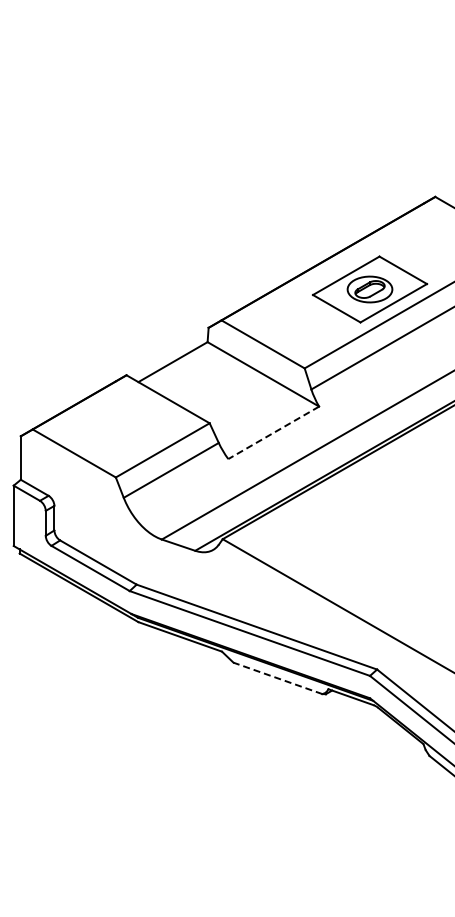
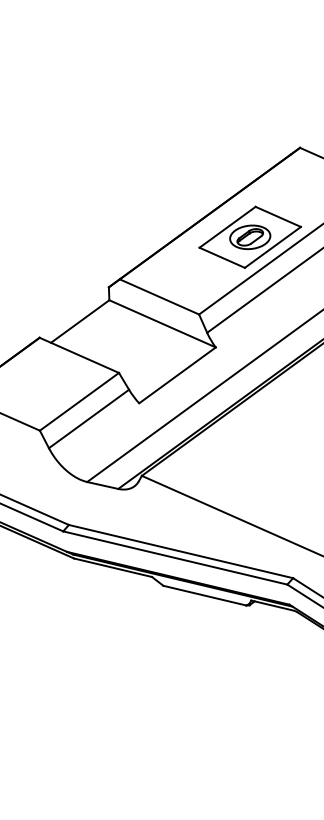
line: (273, 433) -> (177, 376), dashed -> solid
line: (277, 678) -> (204, 595), dashed -> solid

